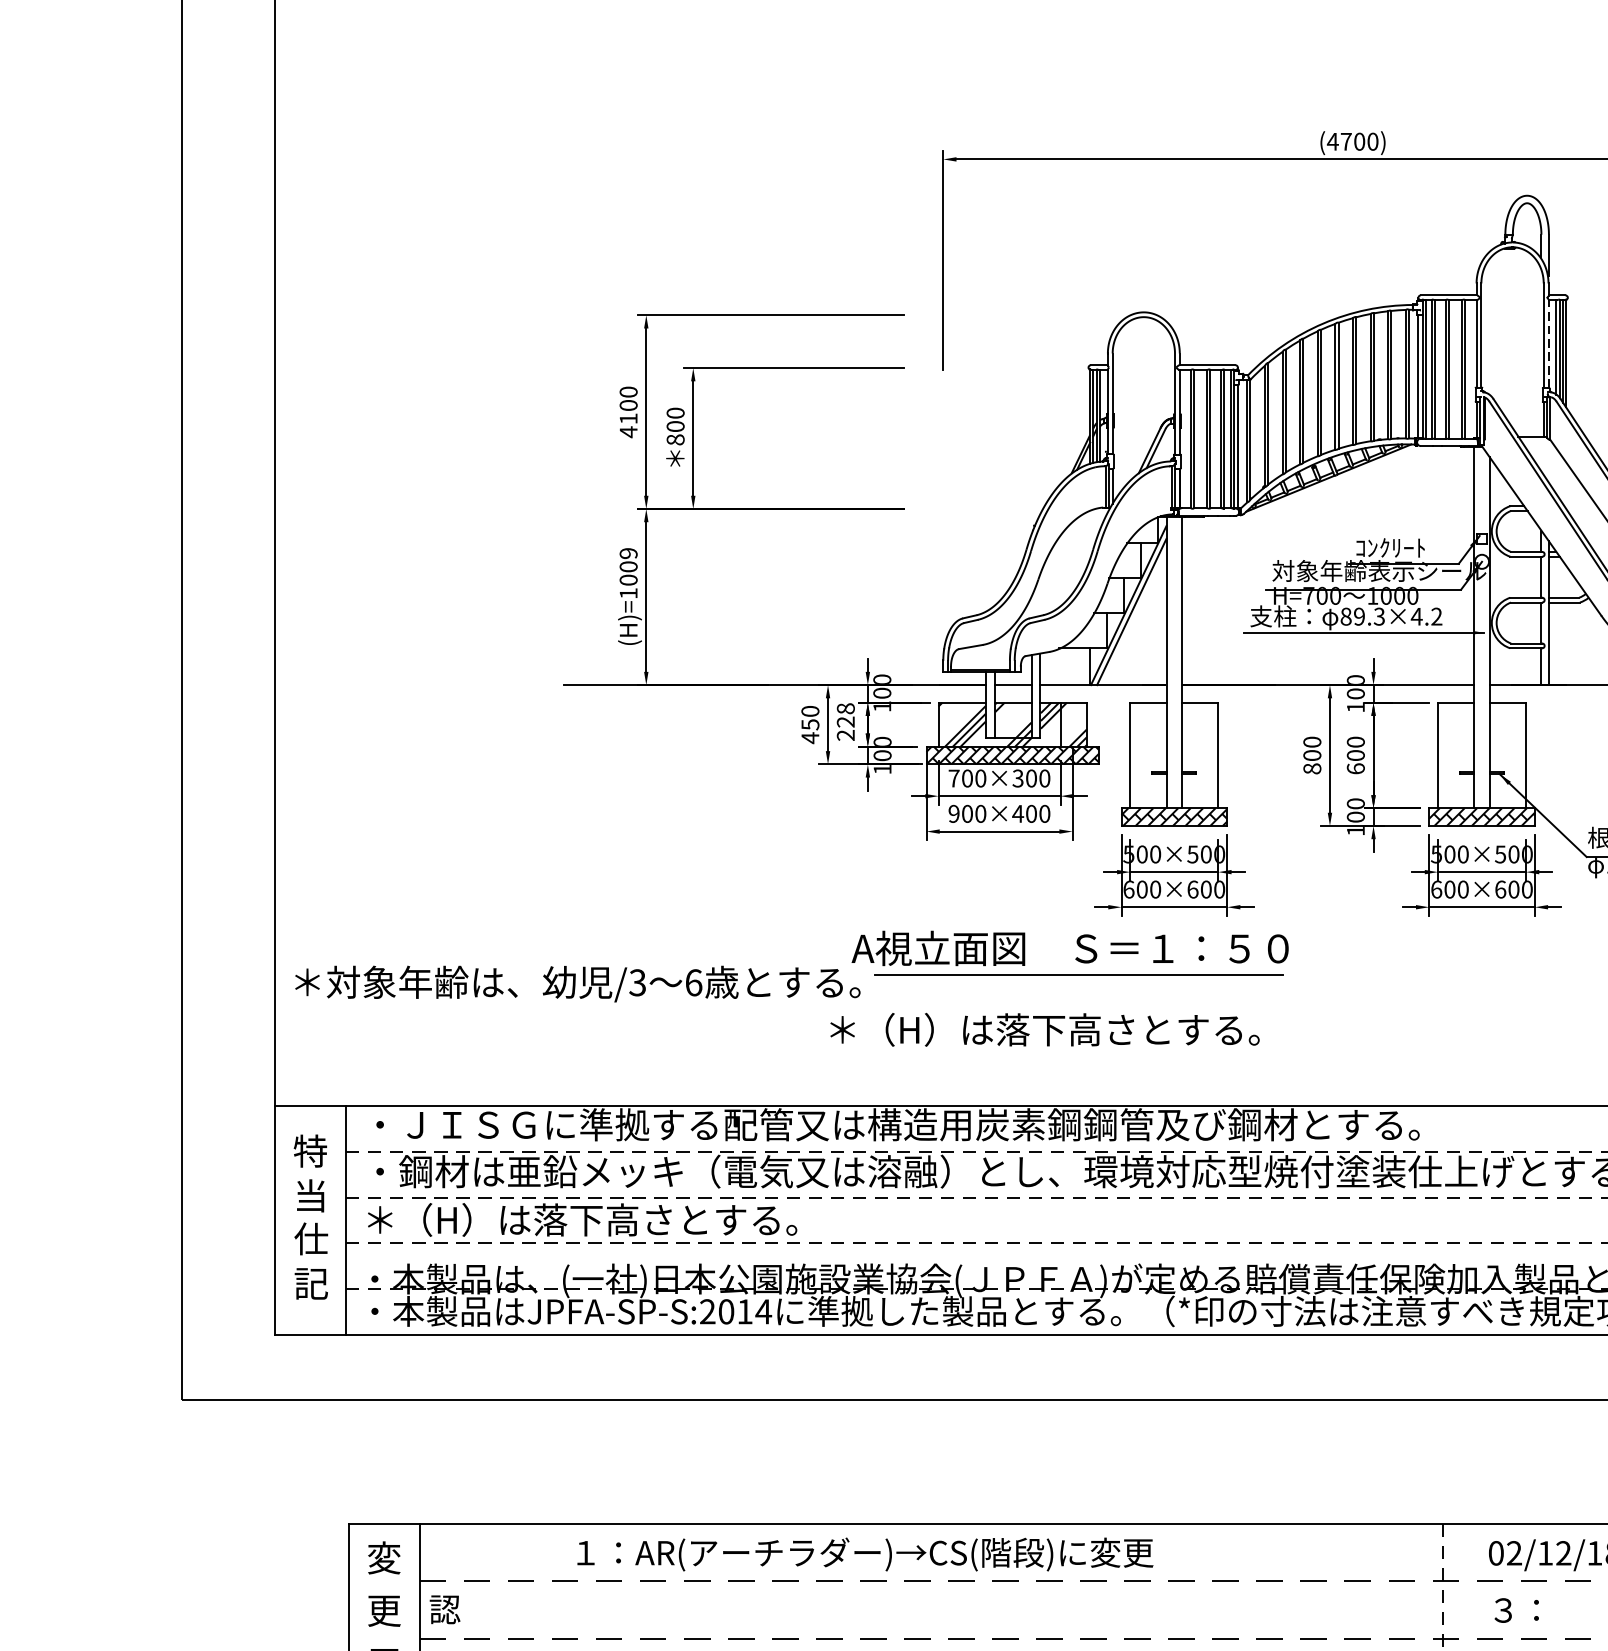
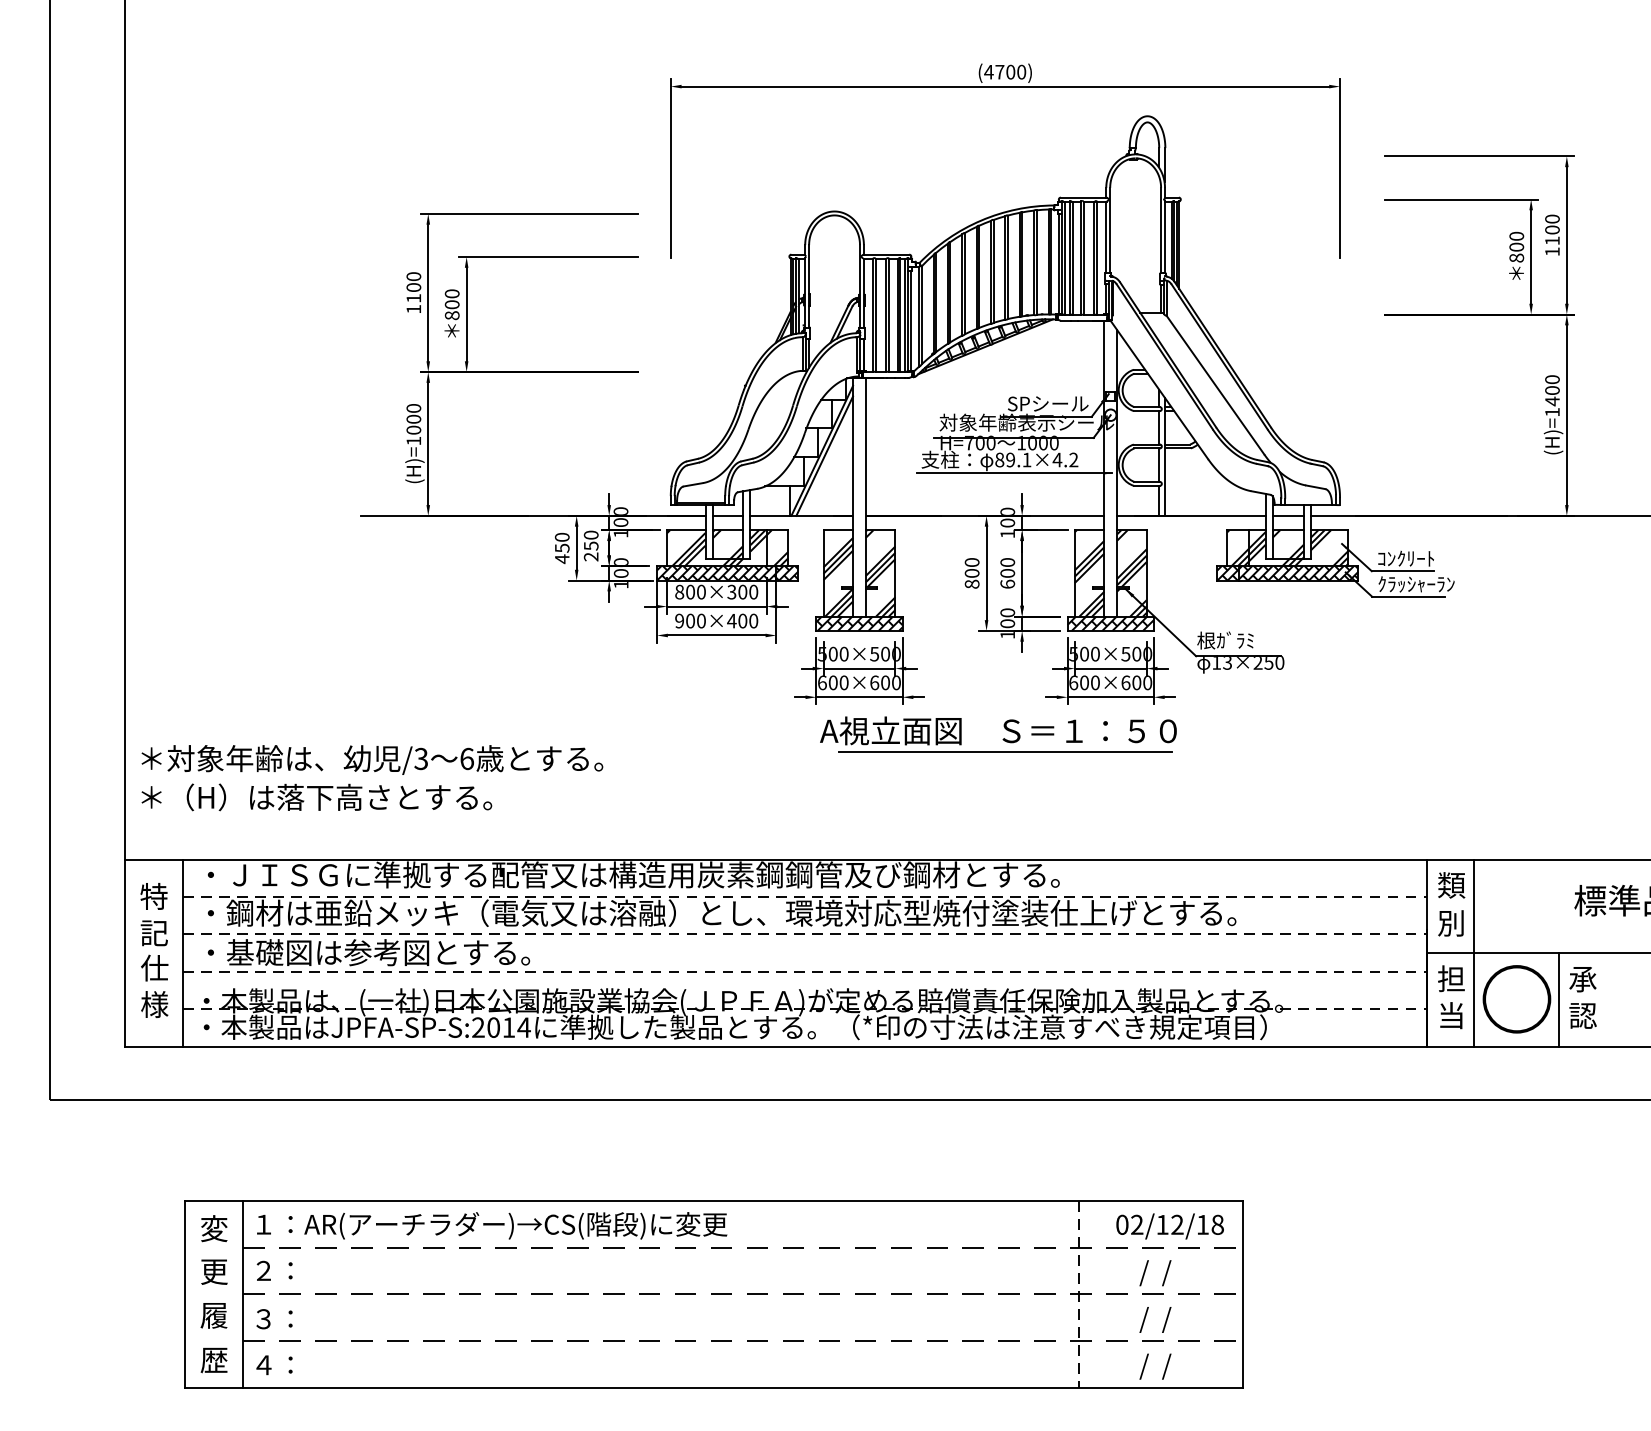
line: (1549, 342) -> (1165, 236), dashed -> solid
text: (628, 432) -> (413, 309), 4100 -> 1100
text: (1405, 547) -> (1048, 403), ｺﾝｸﾘｰﾄ -> SPシール
text: (628, 553) -> (413, 408), (H)=1009 -> (H)=1000
text: (1378, 616) -> (1026, 459), 89.3×4.2 -> 89.1×4.2
text: (844, 715) -> (590, 540), 228 -> 250
hatch: (1200, 755) -> (880, 573), added
hatch: (1456, 755) -> (1089, 573), added
hatch: (1507, 755) -> (1131, 573), added
hatch: (1148, 759) -> (838, 576), added
text: (953, 777) -> (679, 591), 700×300 -> 800×300
part: (1076, 957) -> (1003, 738), moved
text: (1044, 1029) -> (316, 797), moved
text: (309, 1195) -> (153, 932), 当 -> 記
text: (582, 1219) -> (376, 952), ＊（H）は落下高さとする。 -> ・基礎図は参考図とする。
text: (311, 1283) -> (154, 1004), 記 -> 様
text: (865, 1554) -> (492, 1225), moved
text: (454, 1609) -> (271, 1270), 認 -> ２：
text: (1525, 1612) -> (1146, 1273), ３： -> /  /

